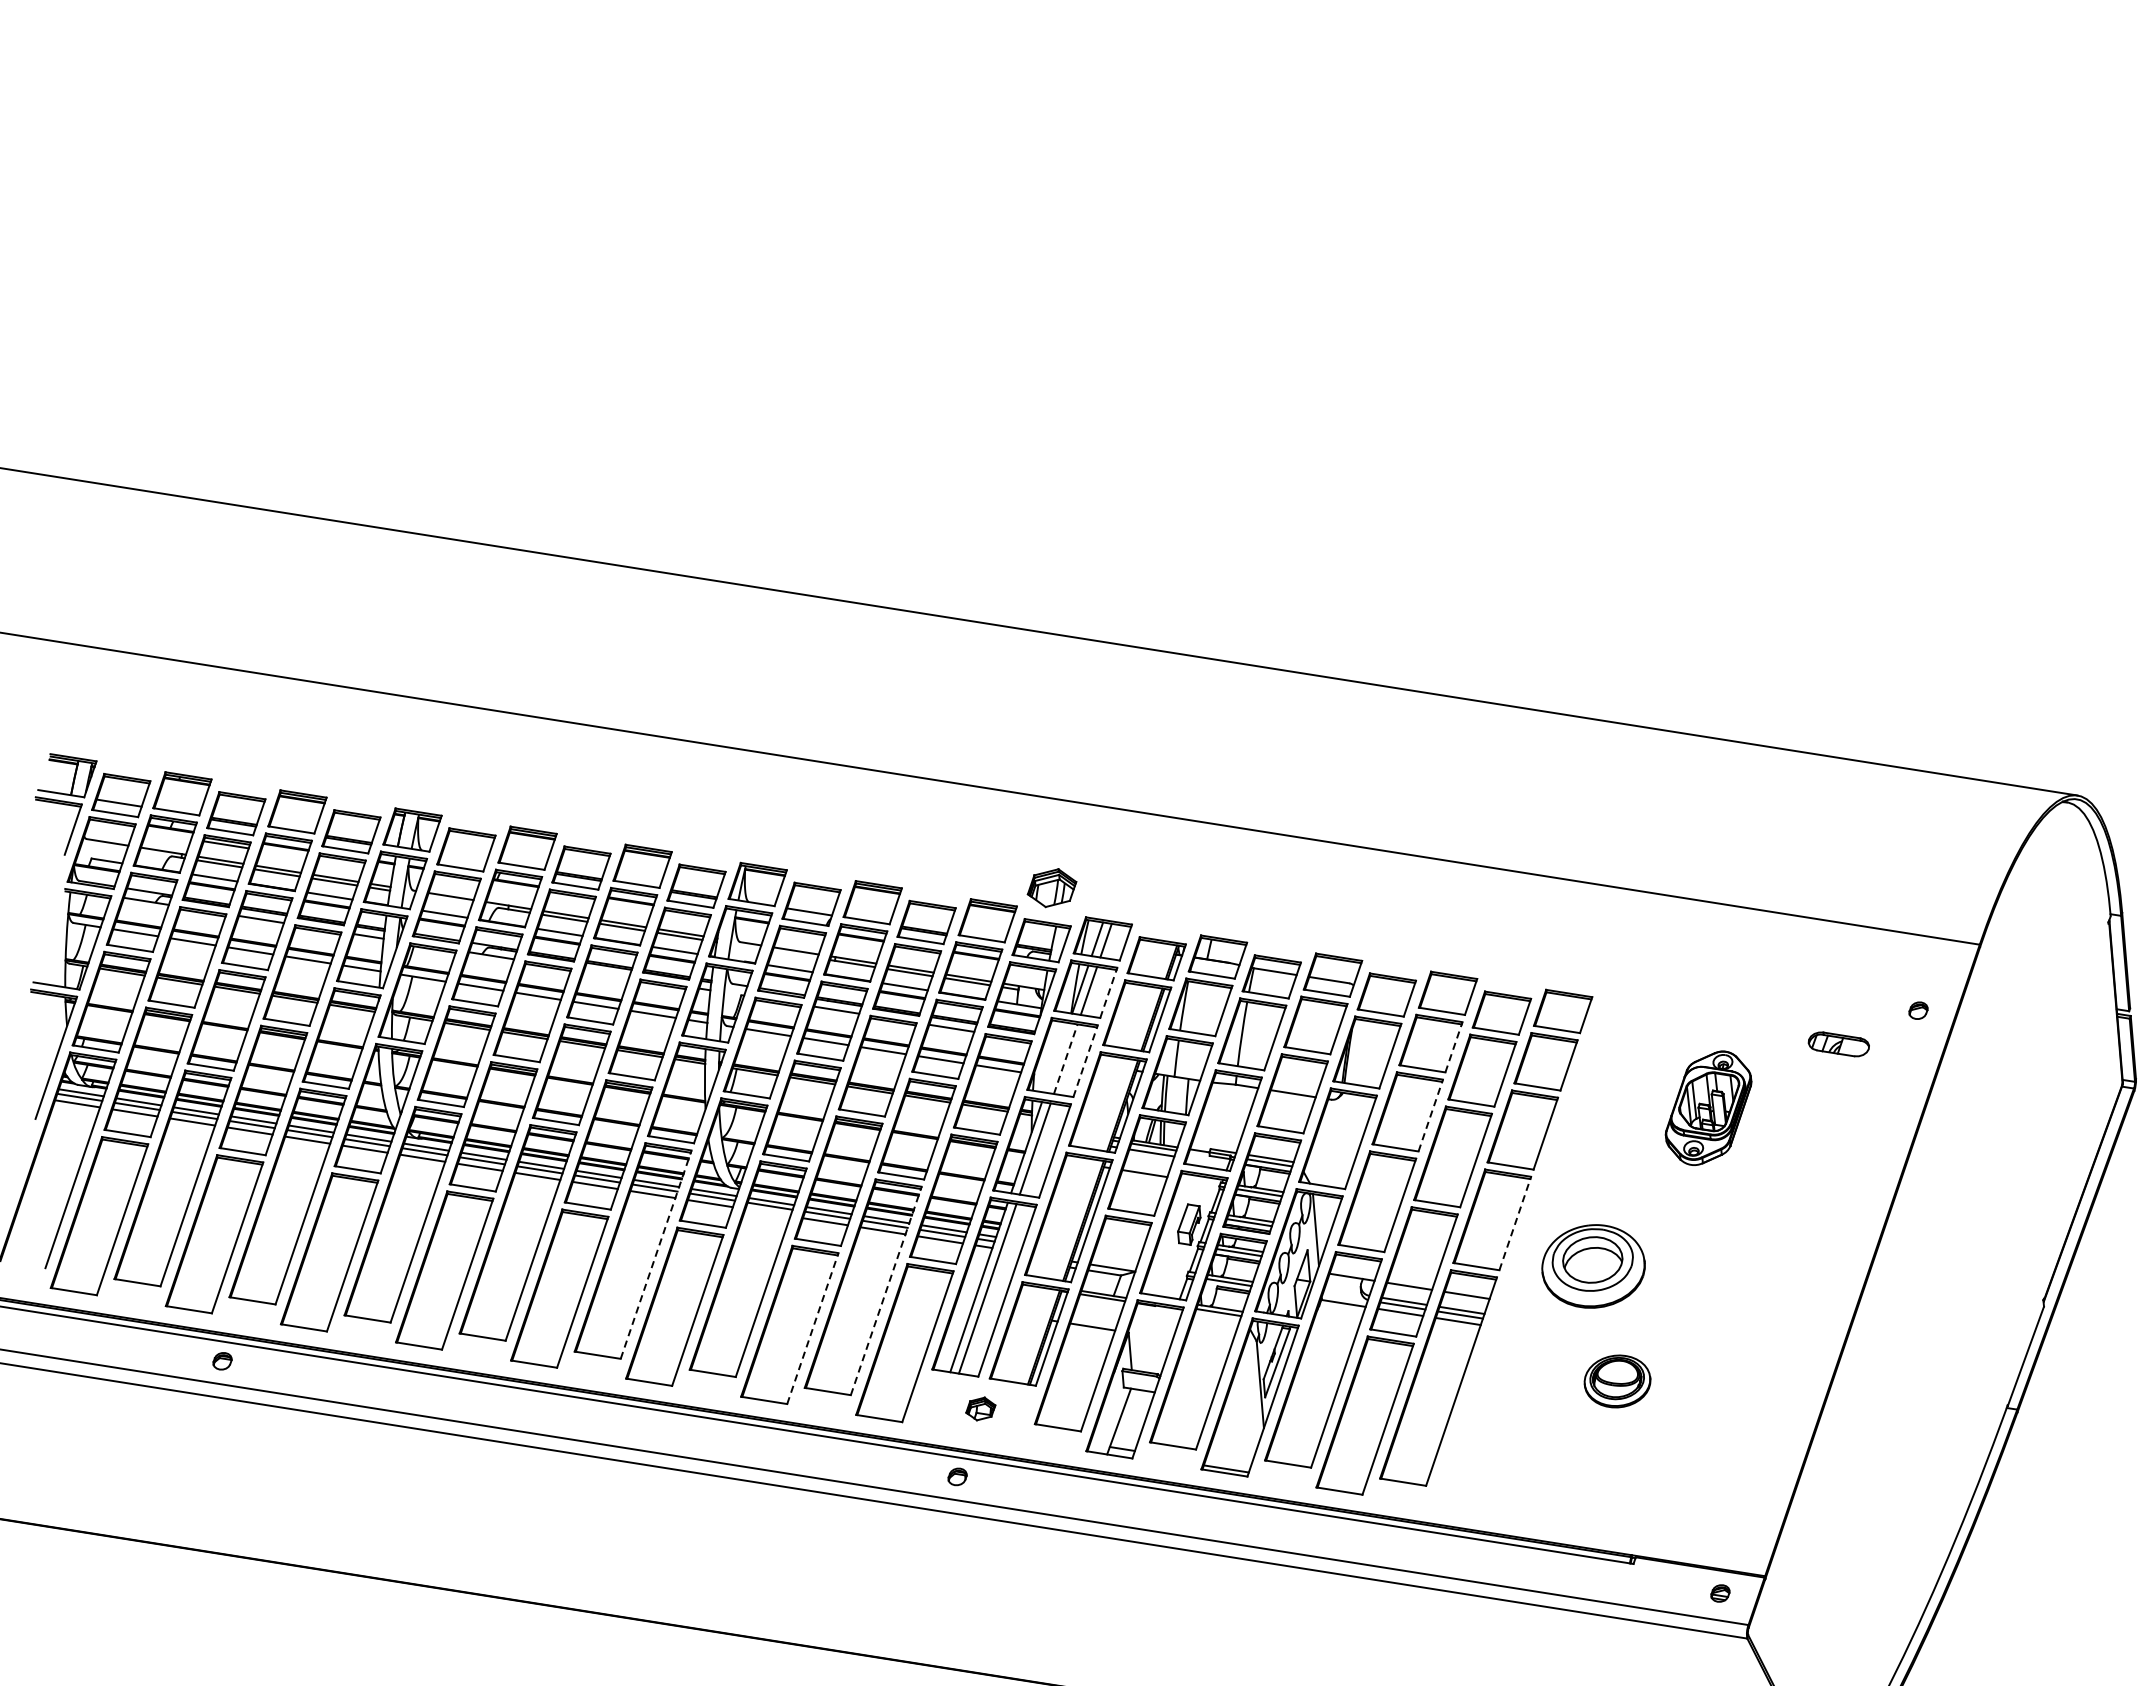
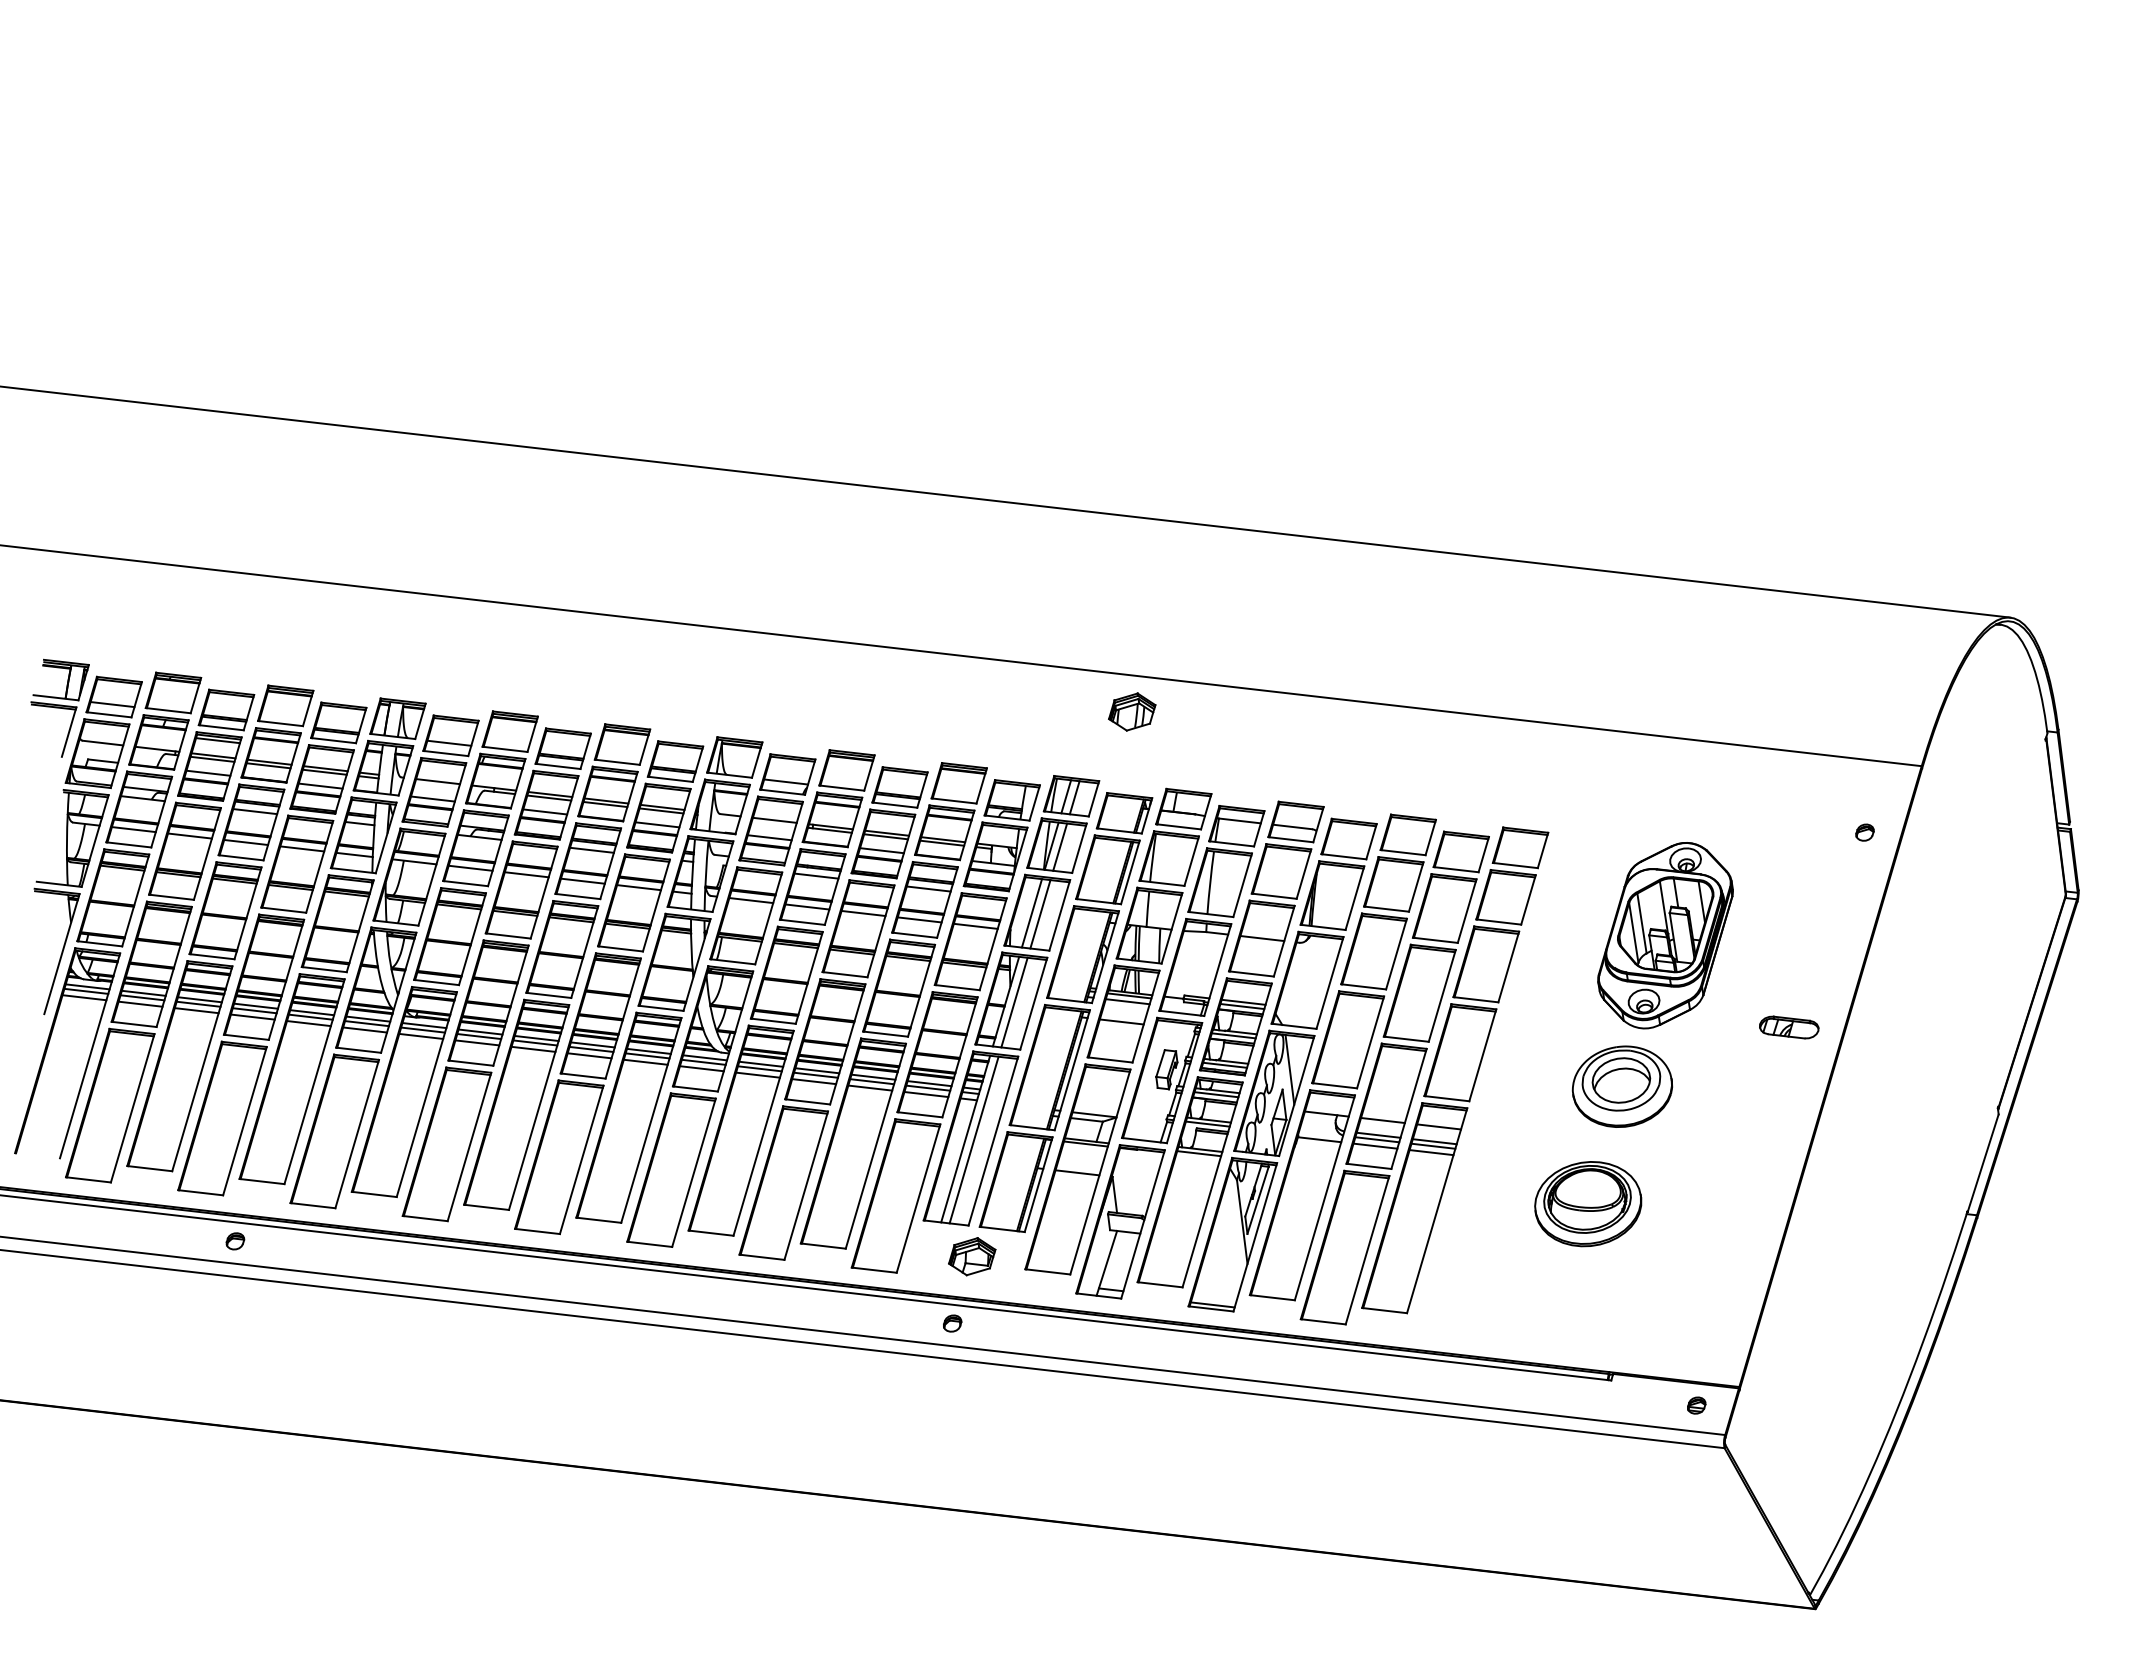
line: (464, 856) -> (449, 742), added
part: (1052, 887) -> (1132, 711), moved
line: (606, 973) -> (591, 849), added
line: (1108, 993) -> (1079, 848), dashed -> solid
part: (1839, 1044) -> (1789, 1027), moved
line: (1454, 1046) -> (1416, 886), dashed -> solid
line: (1056, 1057) -> (1031, 913), added
line: (1065, 1059) -> (1040, 914), dashed -> solid
line: (1085, 1061) -> (1059, 915), dashed -> solid
part: (1708, 1108) -> (1665, 935), size x1.67
line: (1430, 1115) -> (1396, 954), dashed -> solid
line: (767, 1211) -> (757, 1074), added
line: (1514, 1223) -> (1482, 1055), dashed -> solid
line: (656, 1254) -> (651, 1120), dashed -> solid
part: (1593, 1266) -> (1622, 1086), moved
line: (885, 1291) -> (875, 1146), dashed -> solid
line: (813, 1328) -> (806, 1185), dashed -> solid
part: (1617, 1381) -> (1588, 1204), size x1.67
part: (981, 1408) -> (972, 1256), size x1.67

